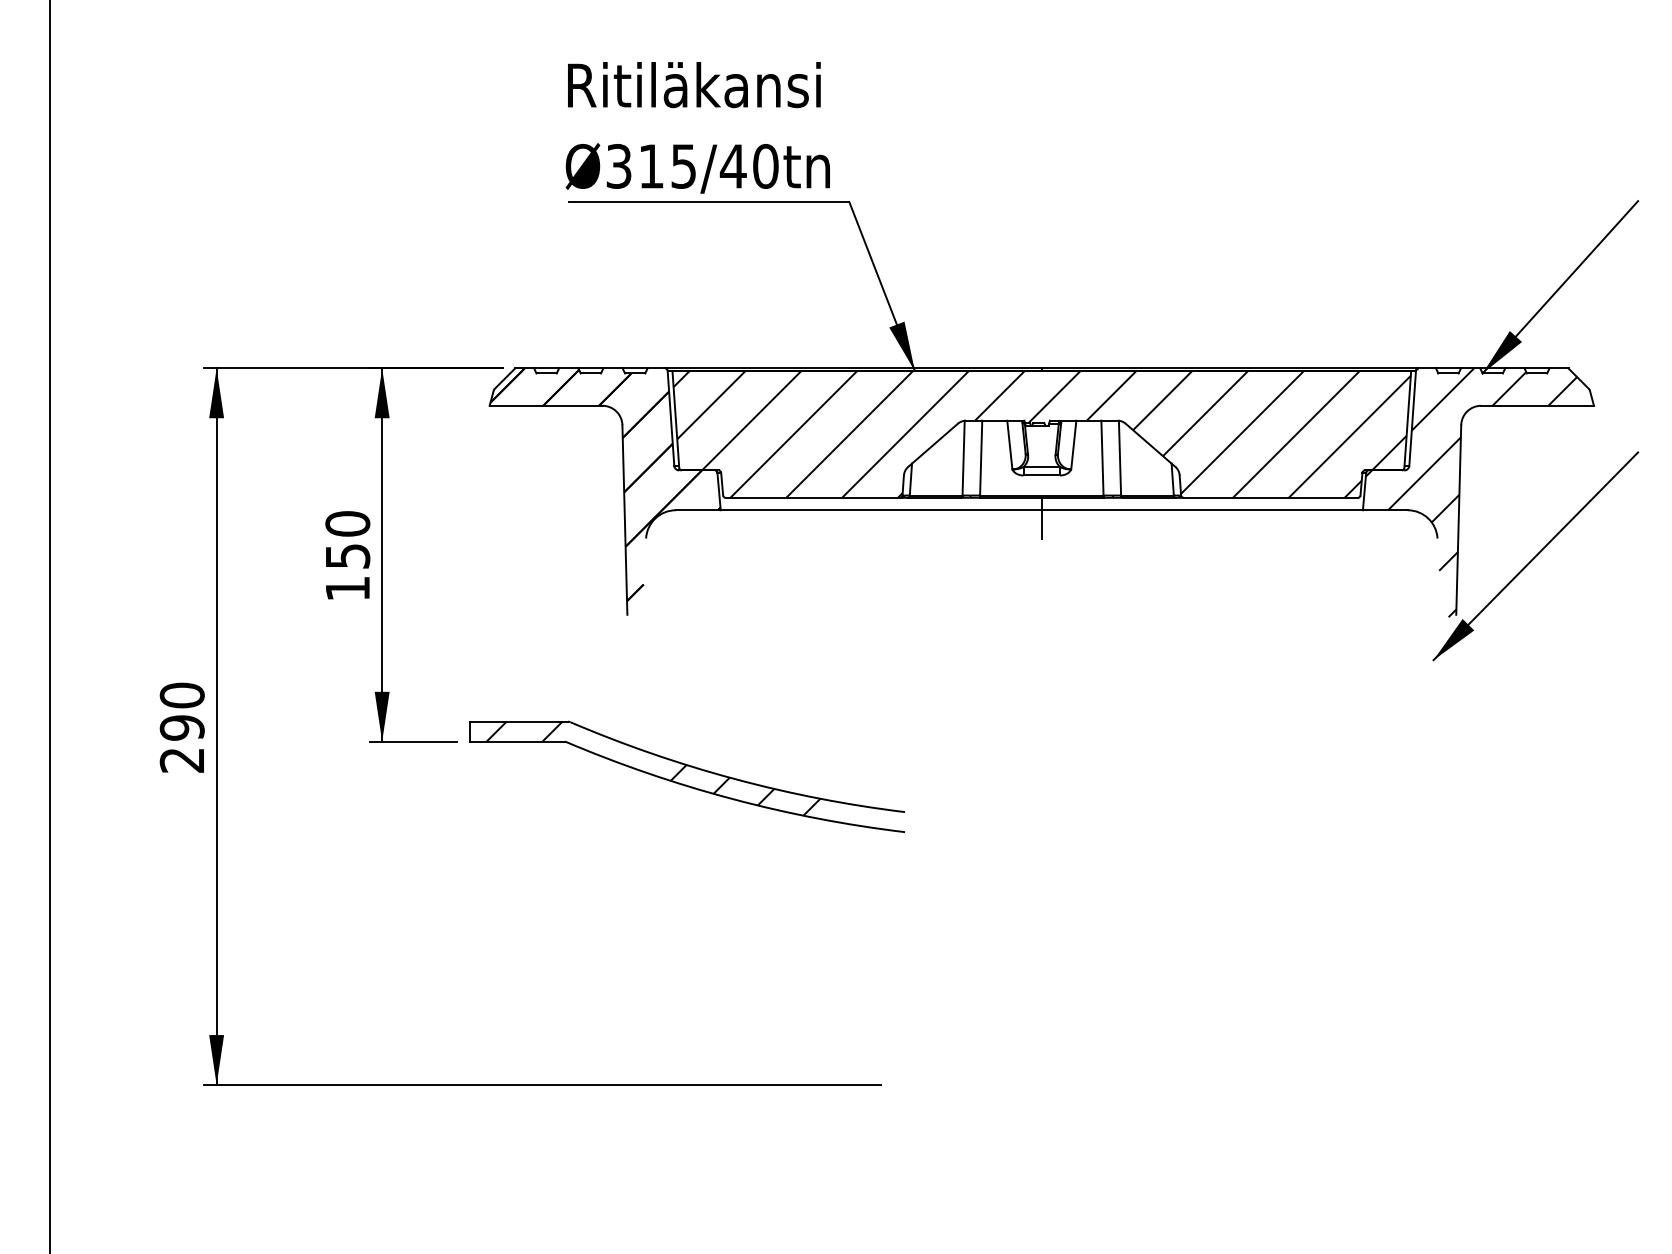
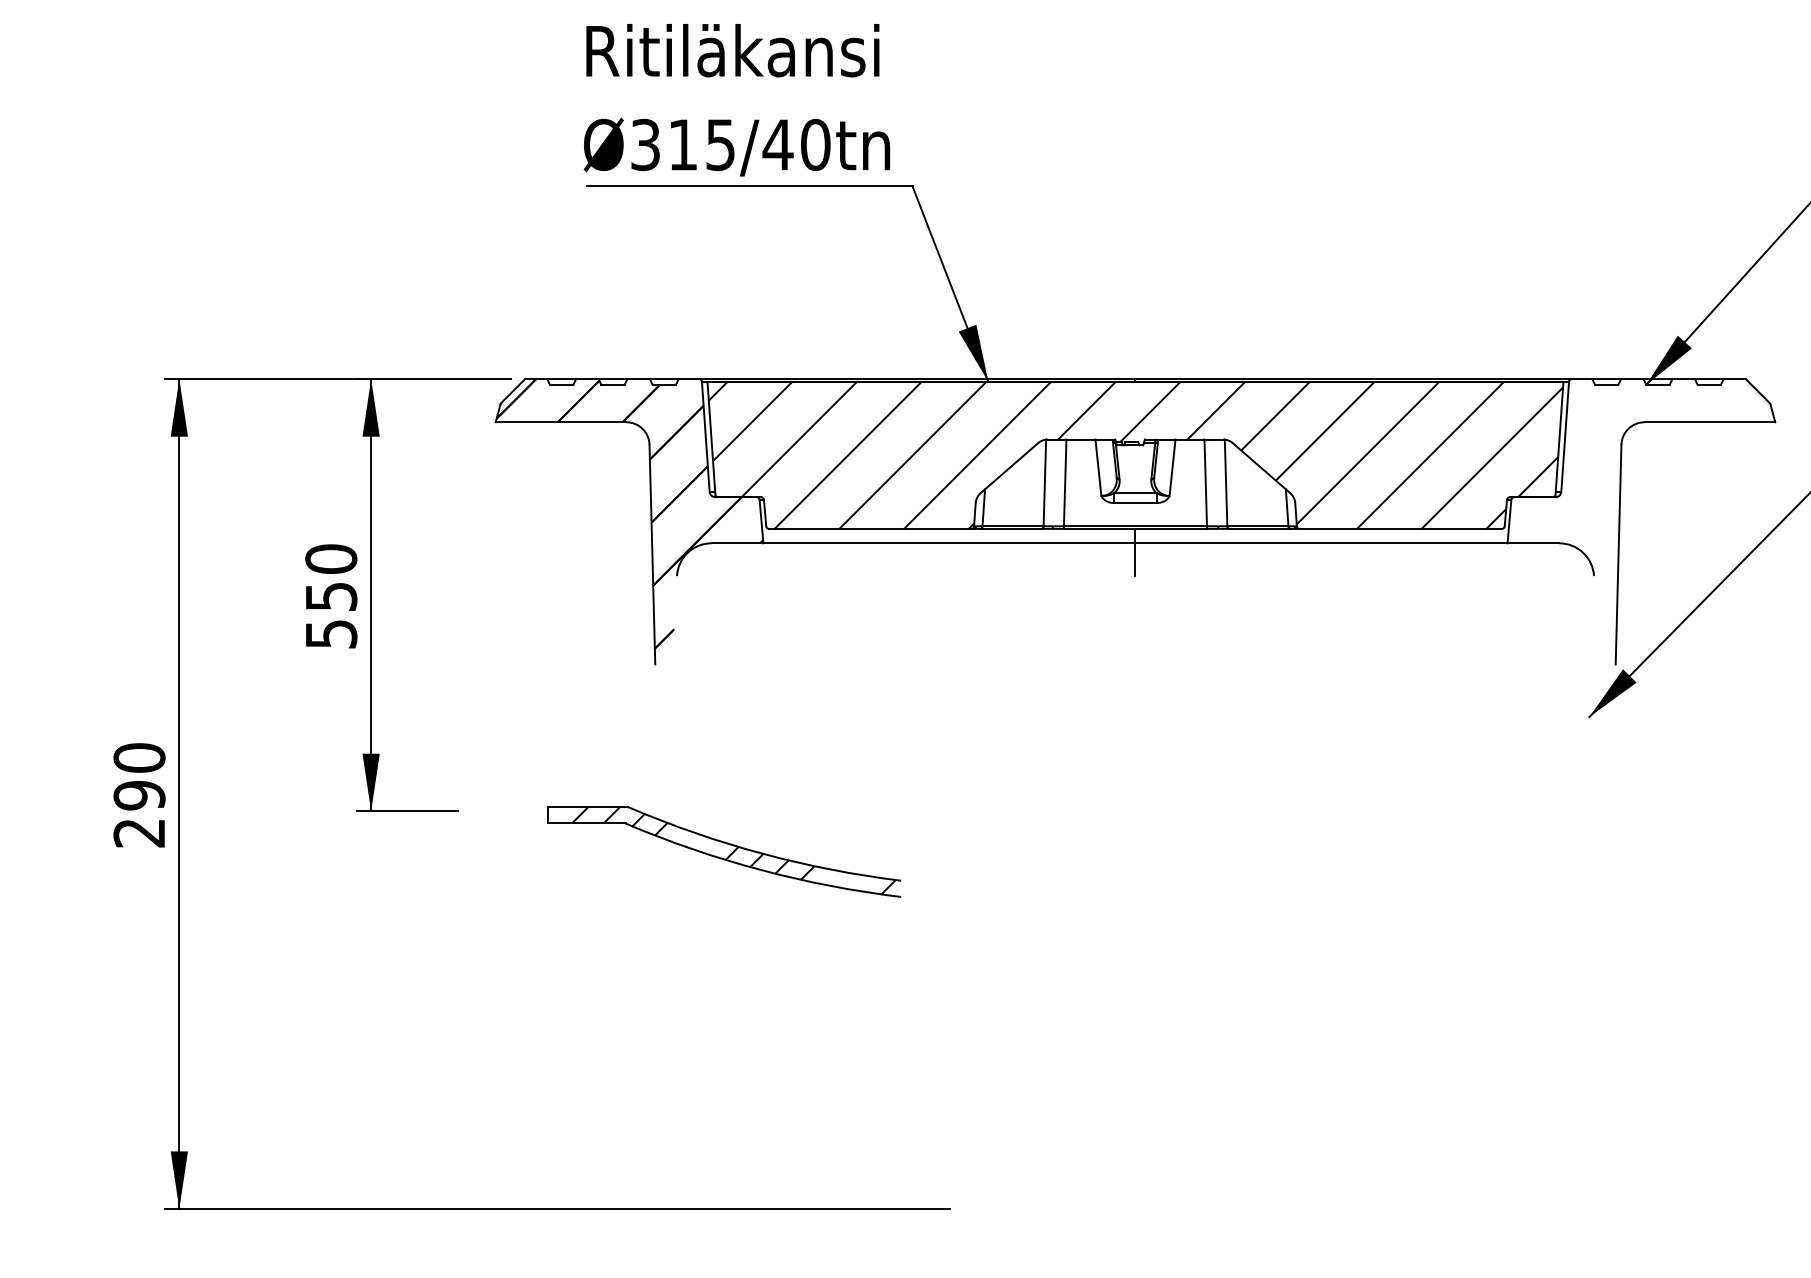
hatch: (1471, 492) -> (1633, 522), removed
text: (348, 588) -> (332, 633), 150 -> 550
part: (686, 776) -> (723, 851), size x0.7

